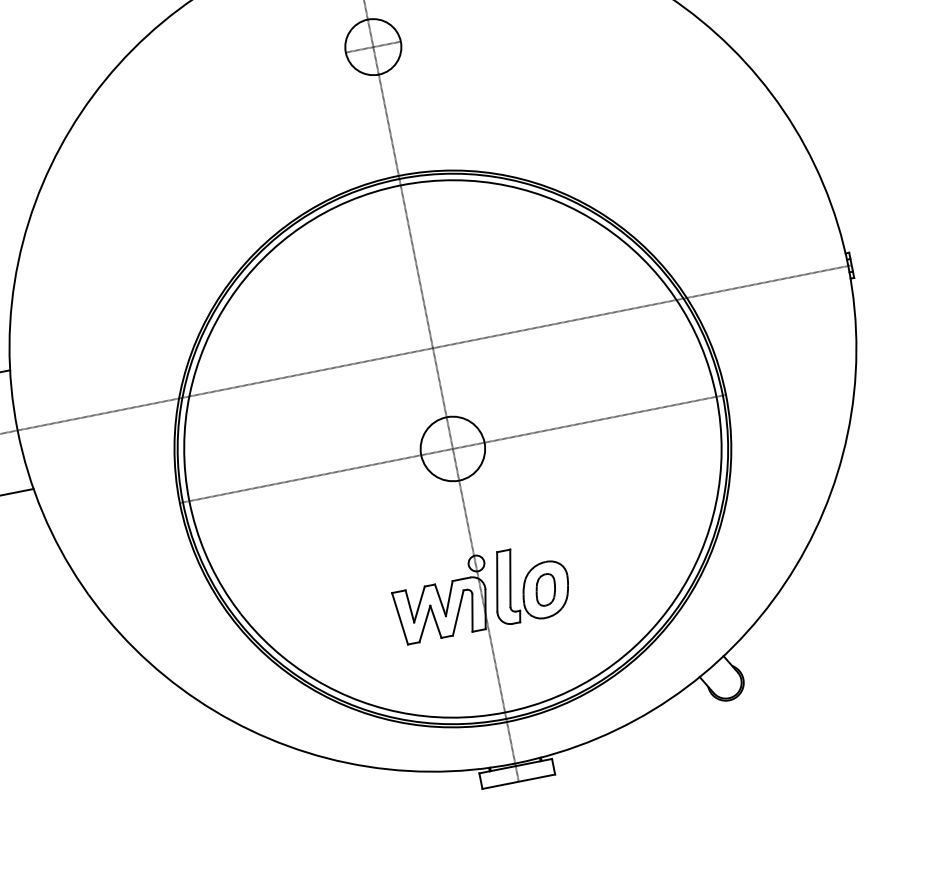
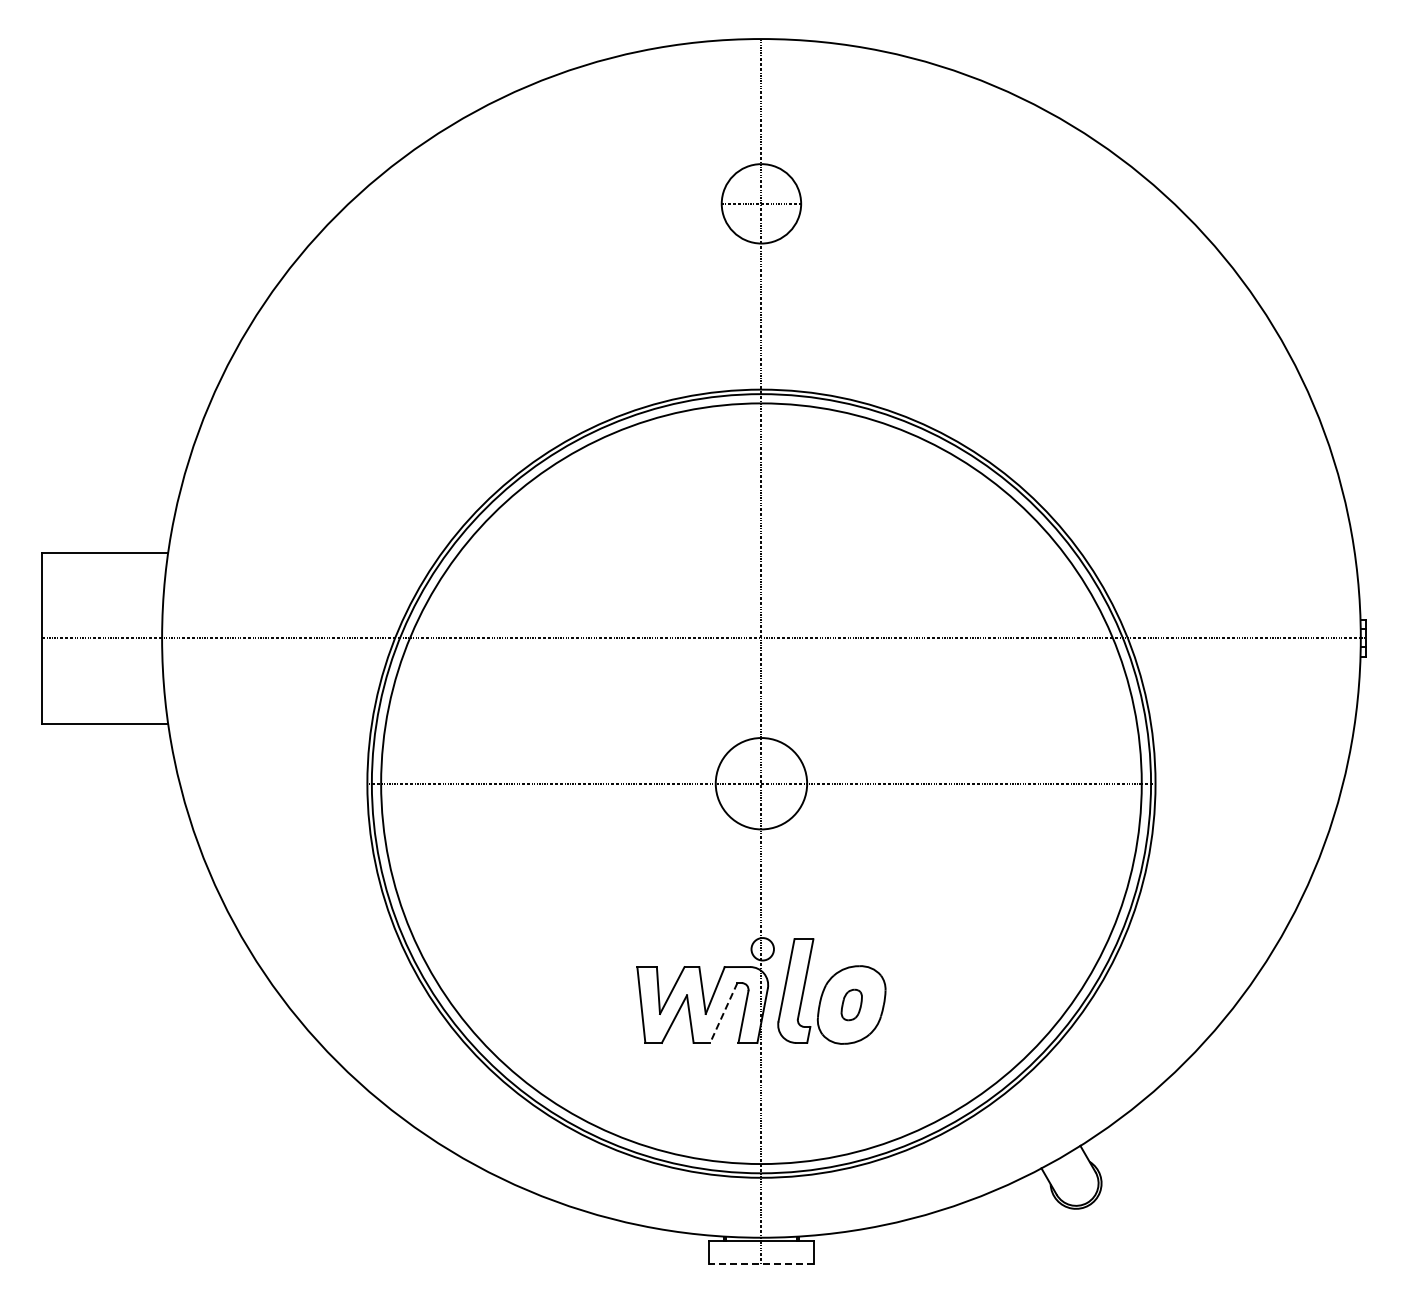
part: (545, 589) -> (851, 1004), size x0.7
line: (458, 613) -> (723, 1013), solid -> dashed
line: (518, 781) -> (760, 1263), solid -> dashed

